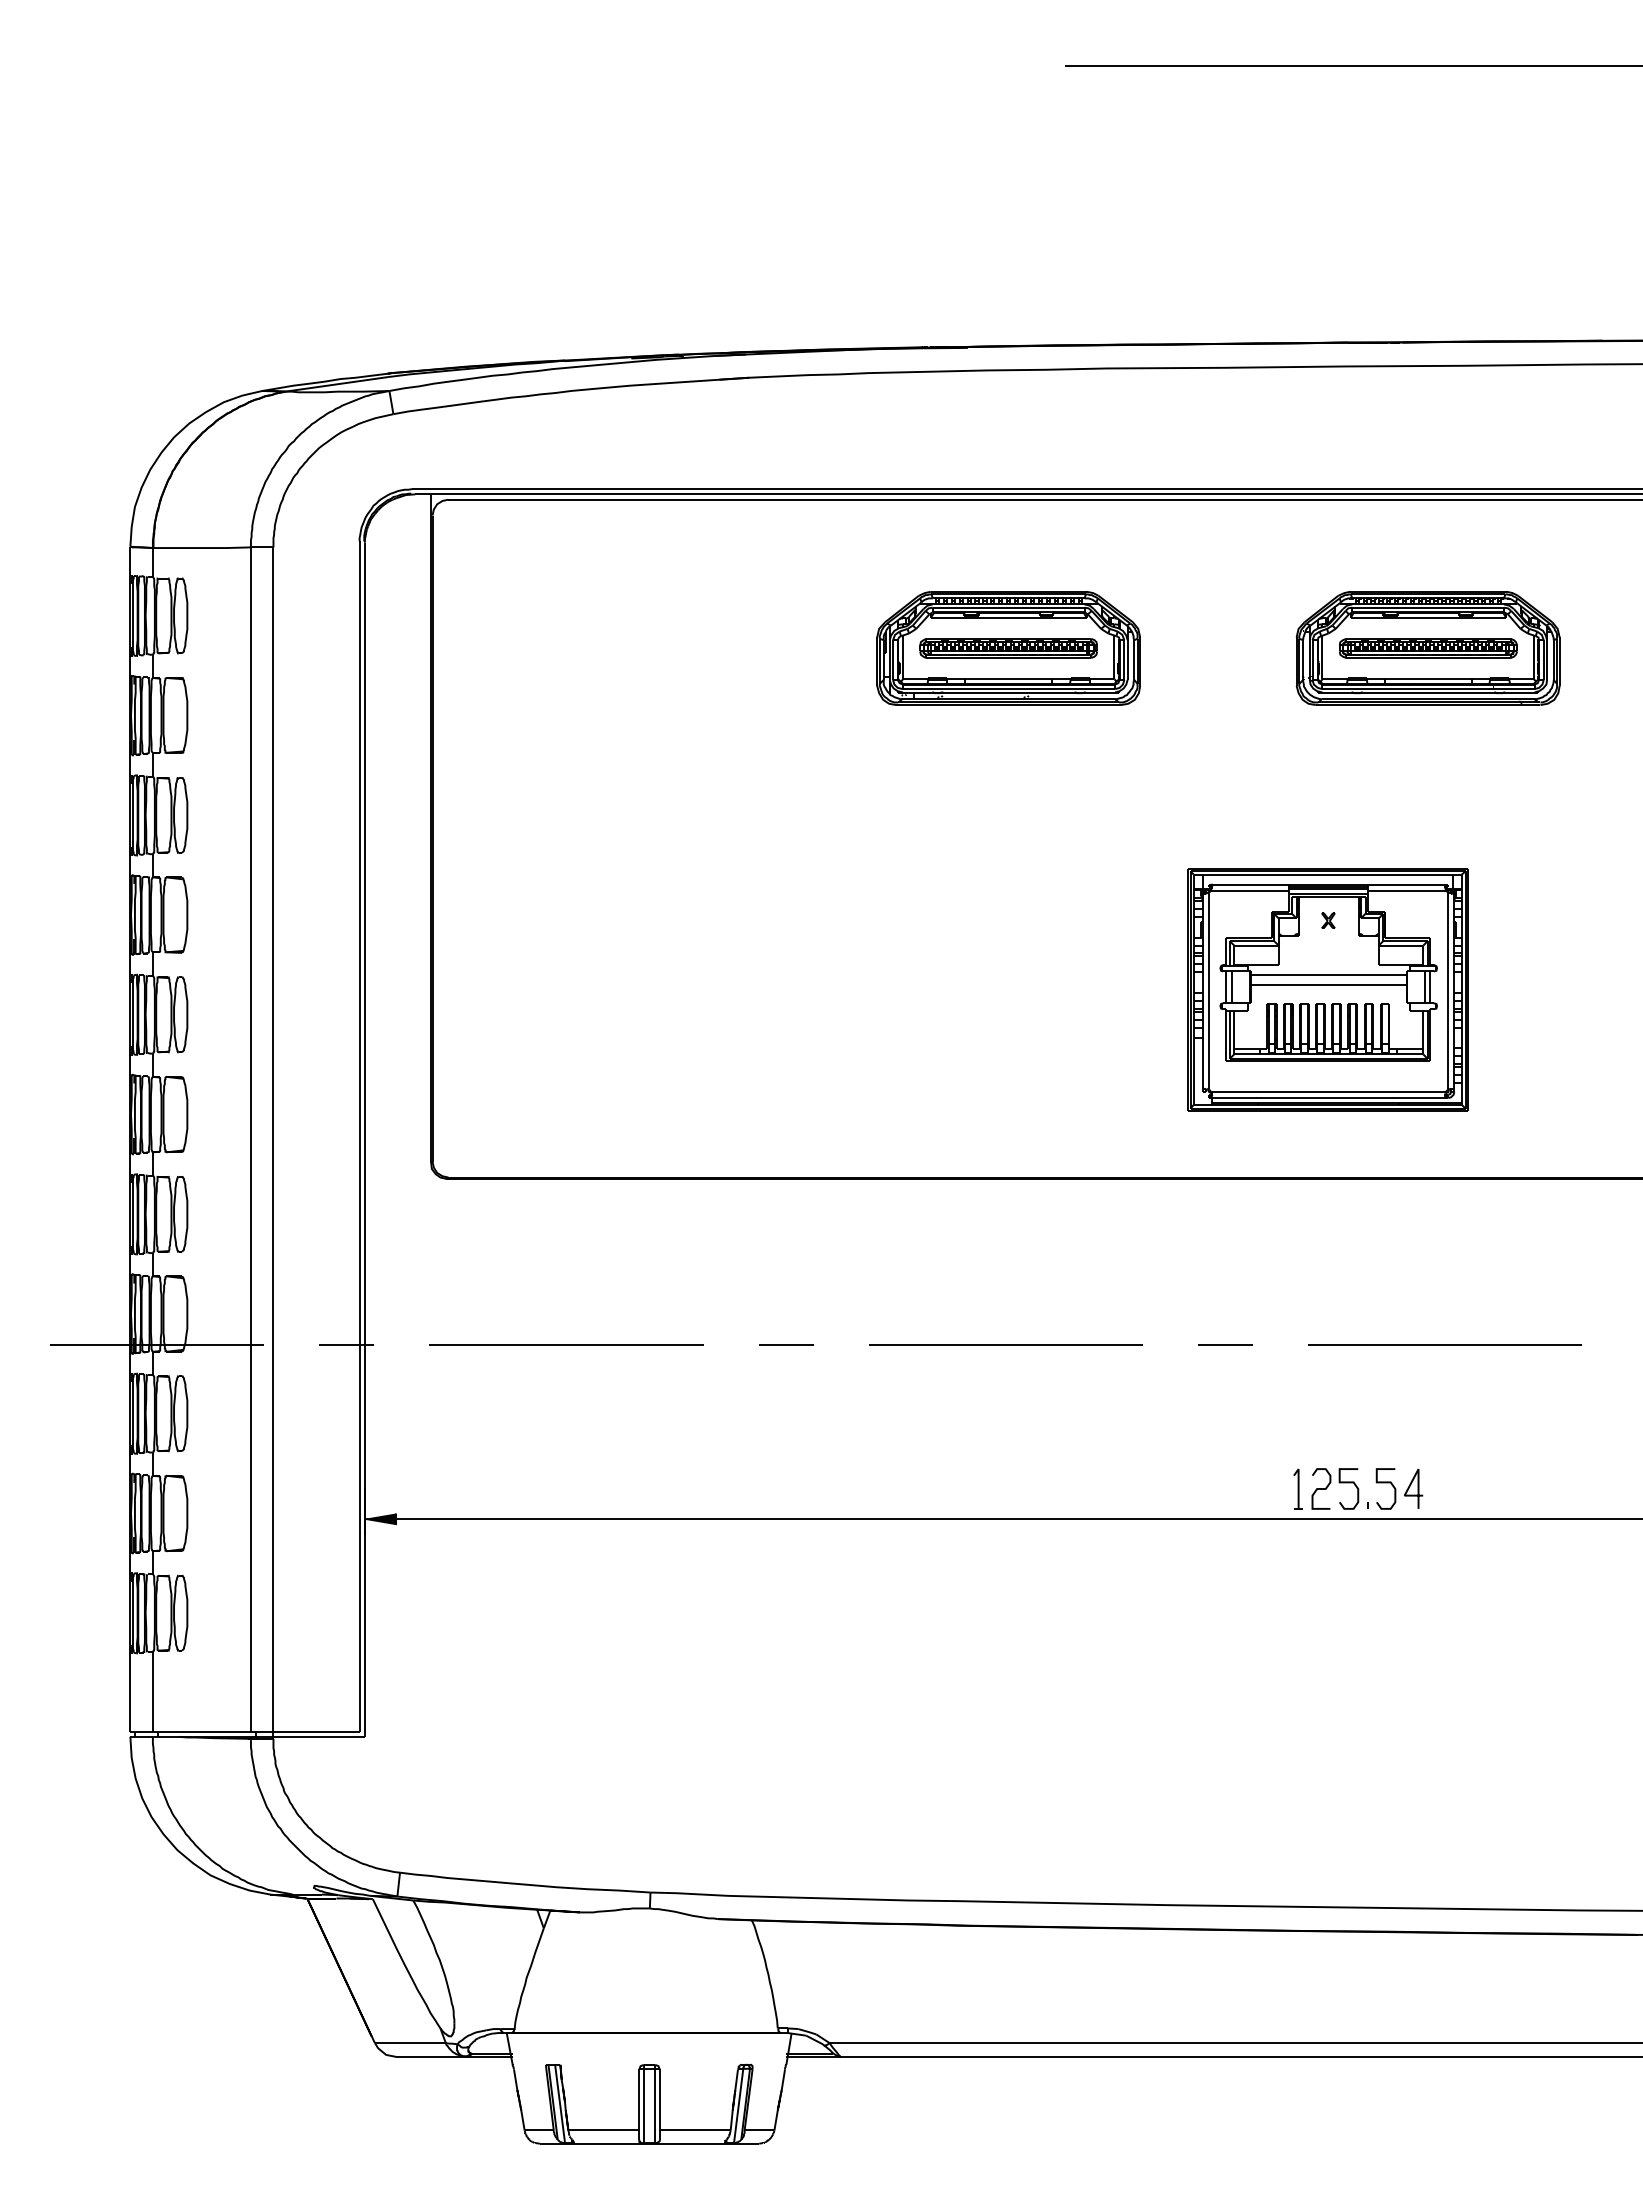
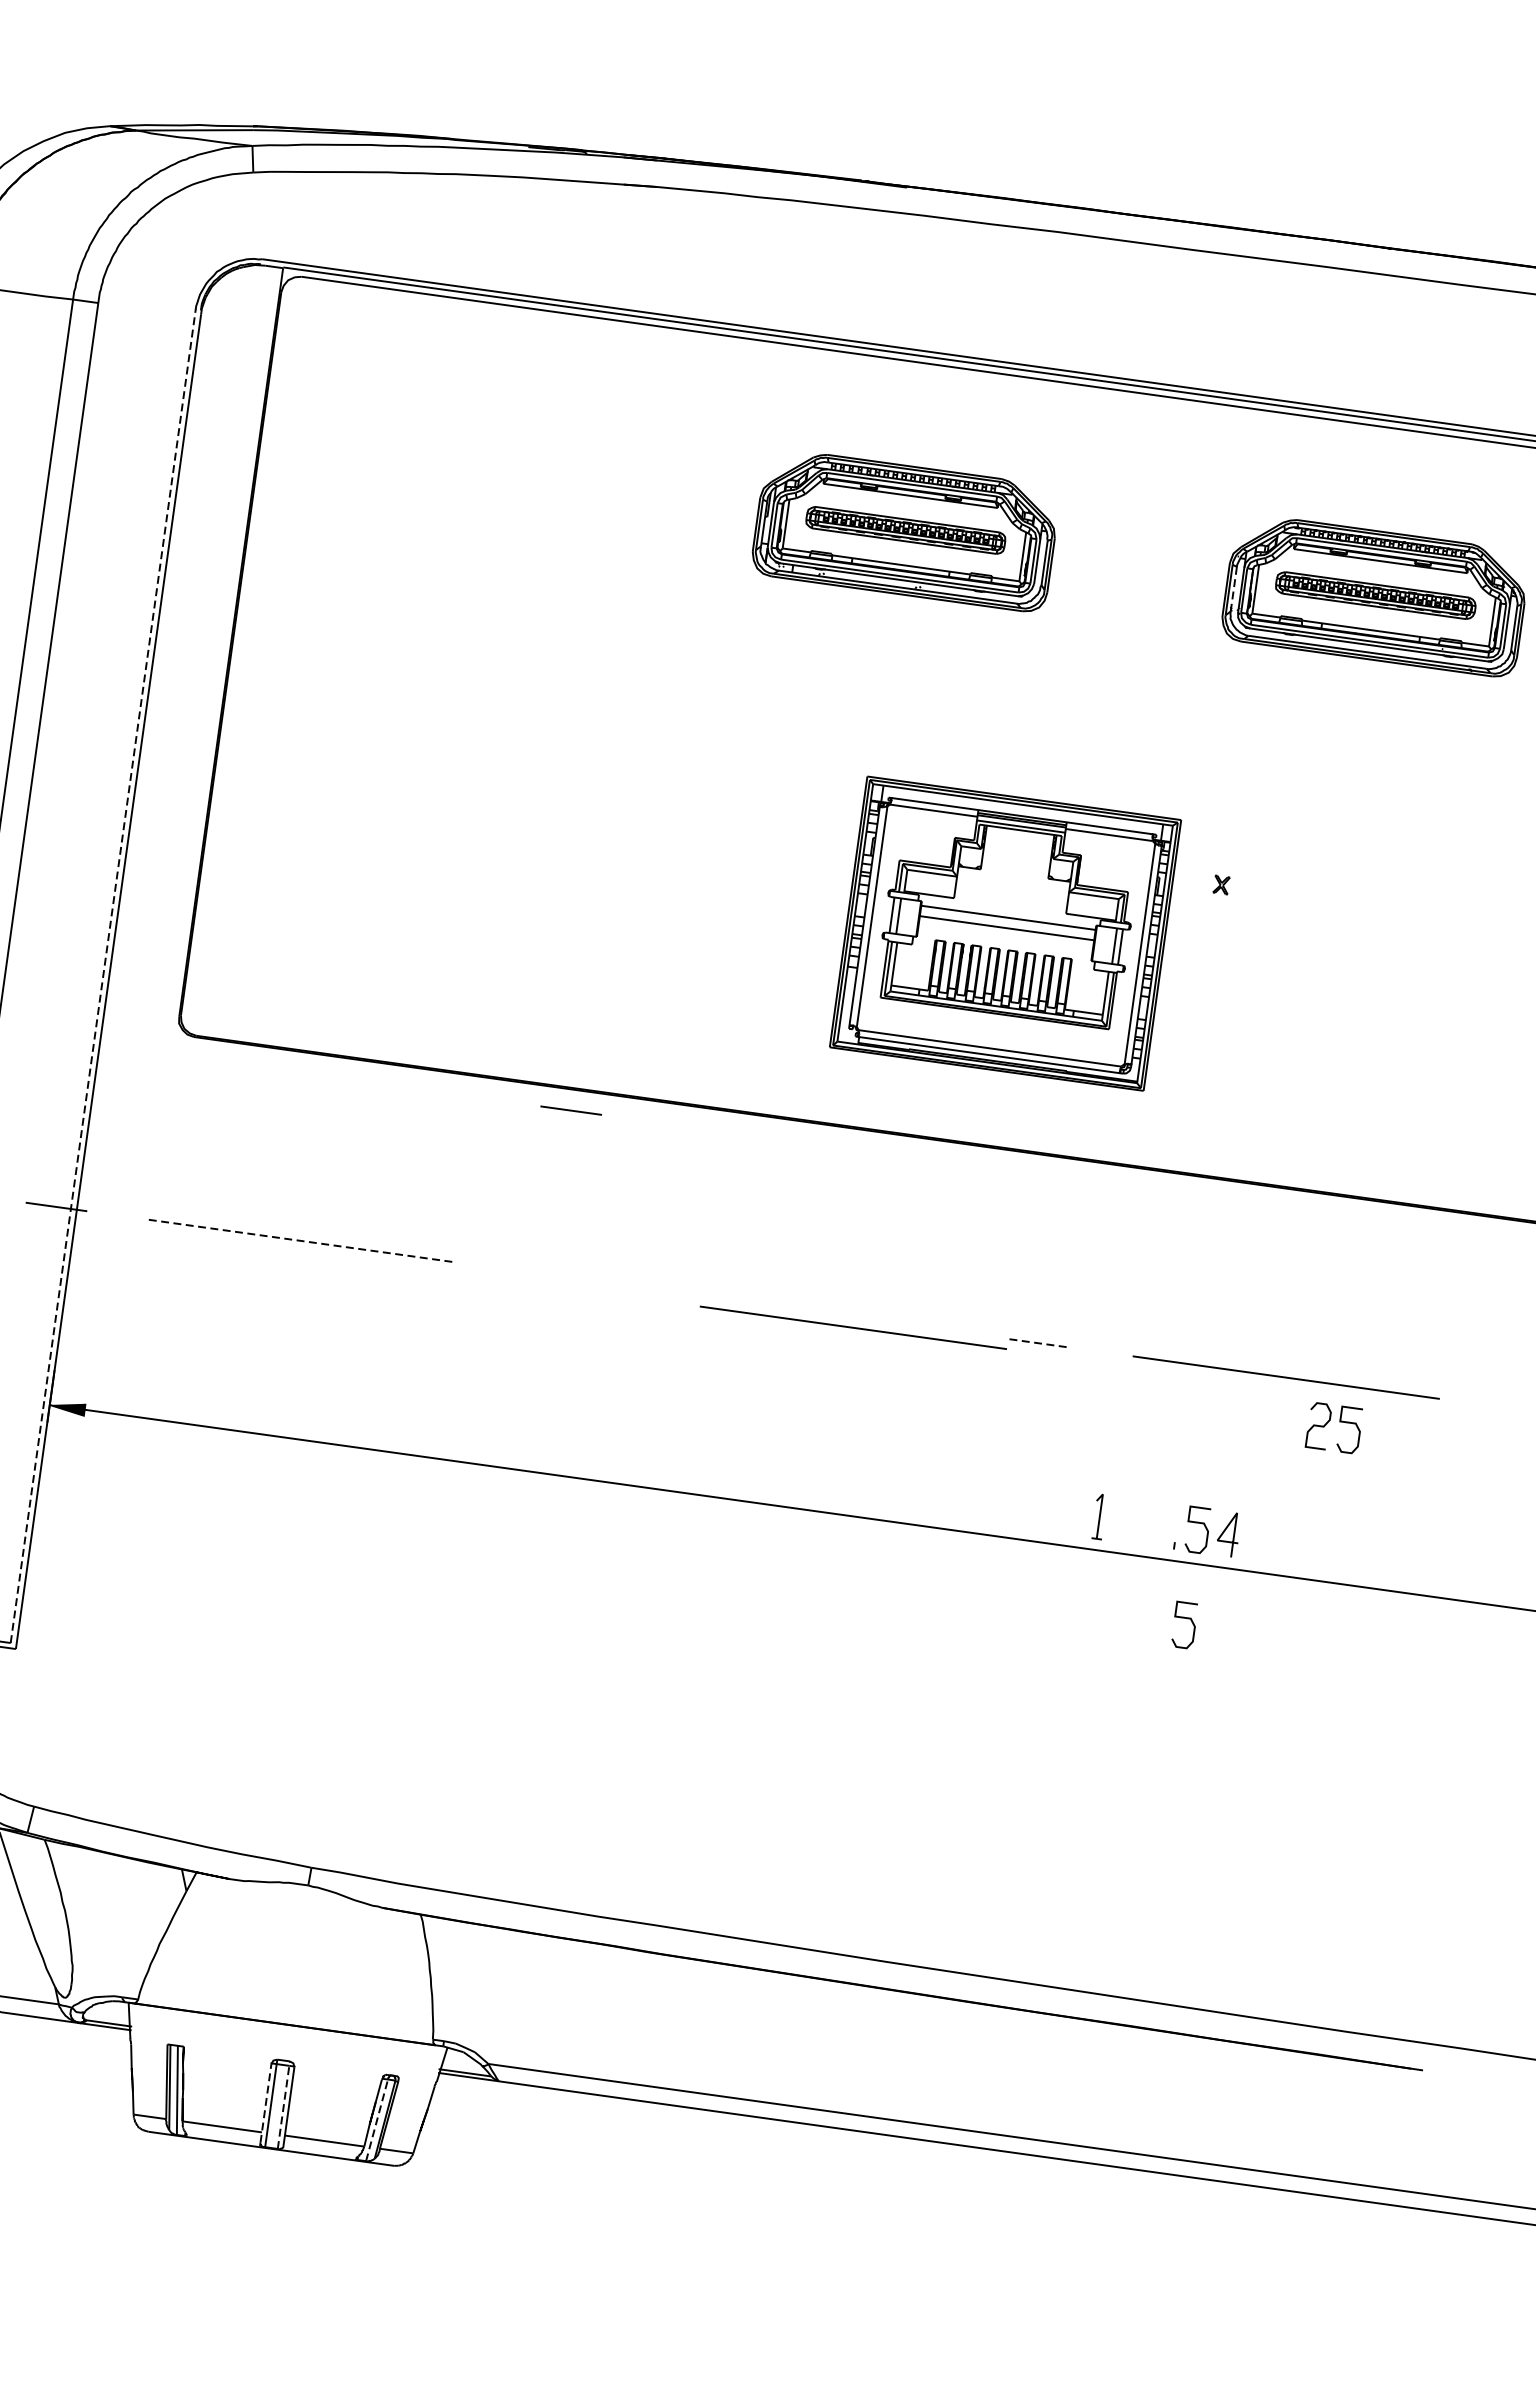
line: (1303, 660) -> (1234, 589), solid -> dashed
part: (1327, 989) -> (1004, 933), moved
line: (359, 1136) -> (103, 976), solid -> dashed
line: (566, 1344) -> (302, 1241), solid -> dashed
line: (786, 1344) -> (571, 1110), moved
line: (1005, 1344) -> (853, 1327), moved
line: (1225, 1344) -> (1040, 1343), solid -> dashed
part: (1339, 1483) -> (1339, 1422), moved
curve: (1385, 1568) -> (1184, 1619), added
line: (655, 2103) -> (284, 2104), solid -> dashed
line: (639, 2104) -> (266, 2103), solid -> dashed
line: (738, 2105) -> (376, 2119), solid -> dashed

